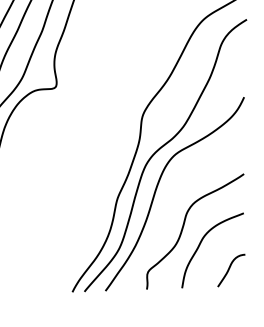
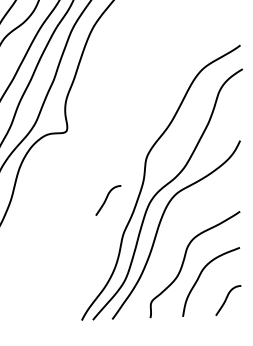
curve: (99, 162) -> (106, 200), added

